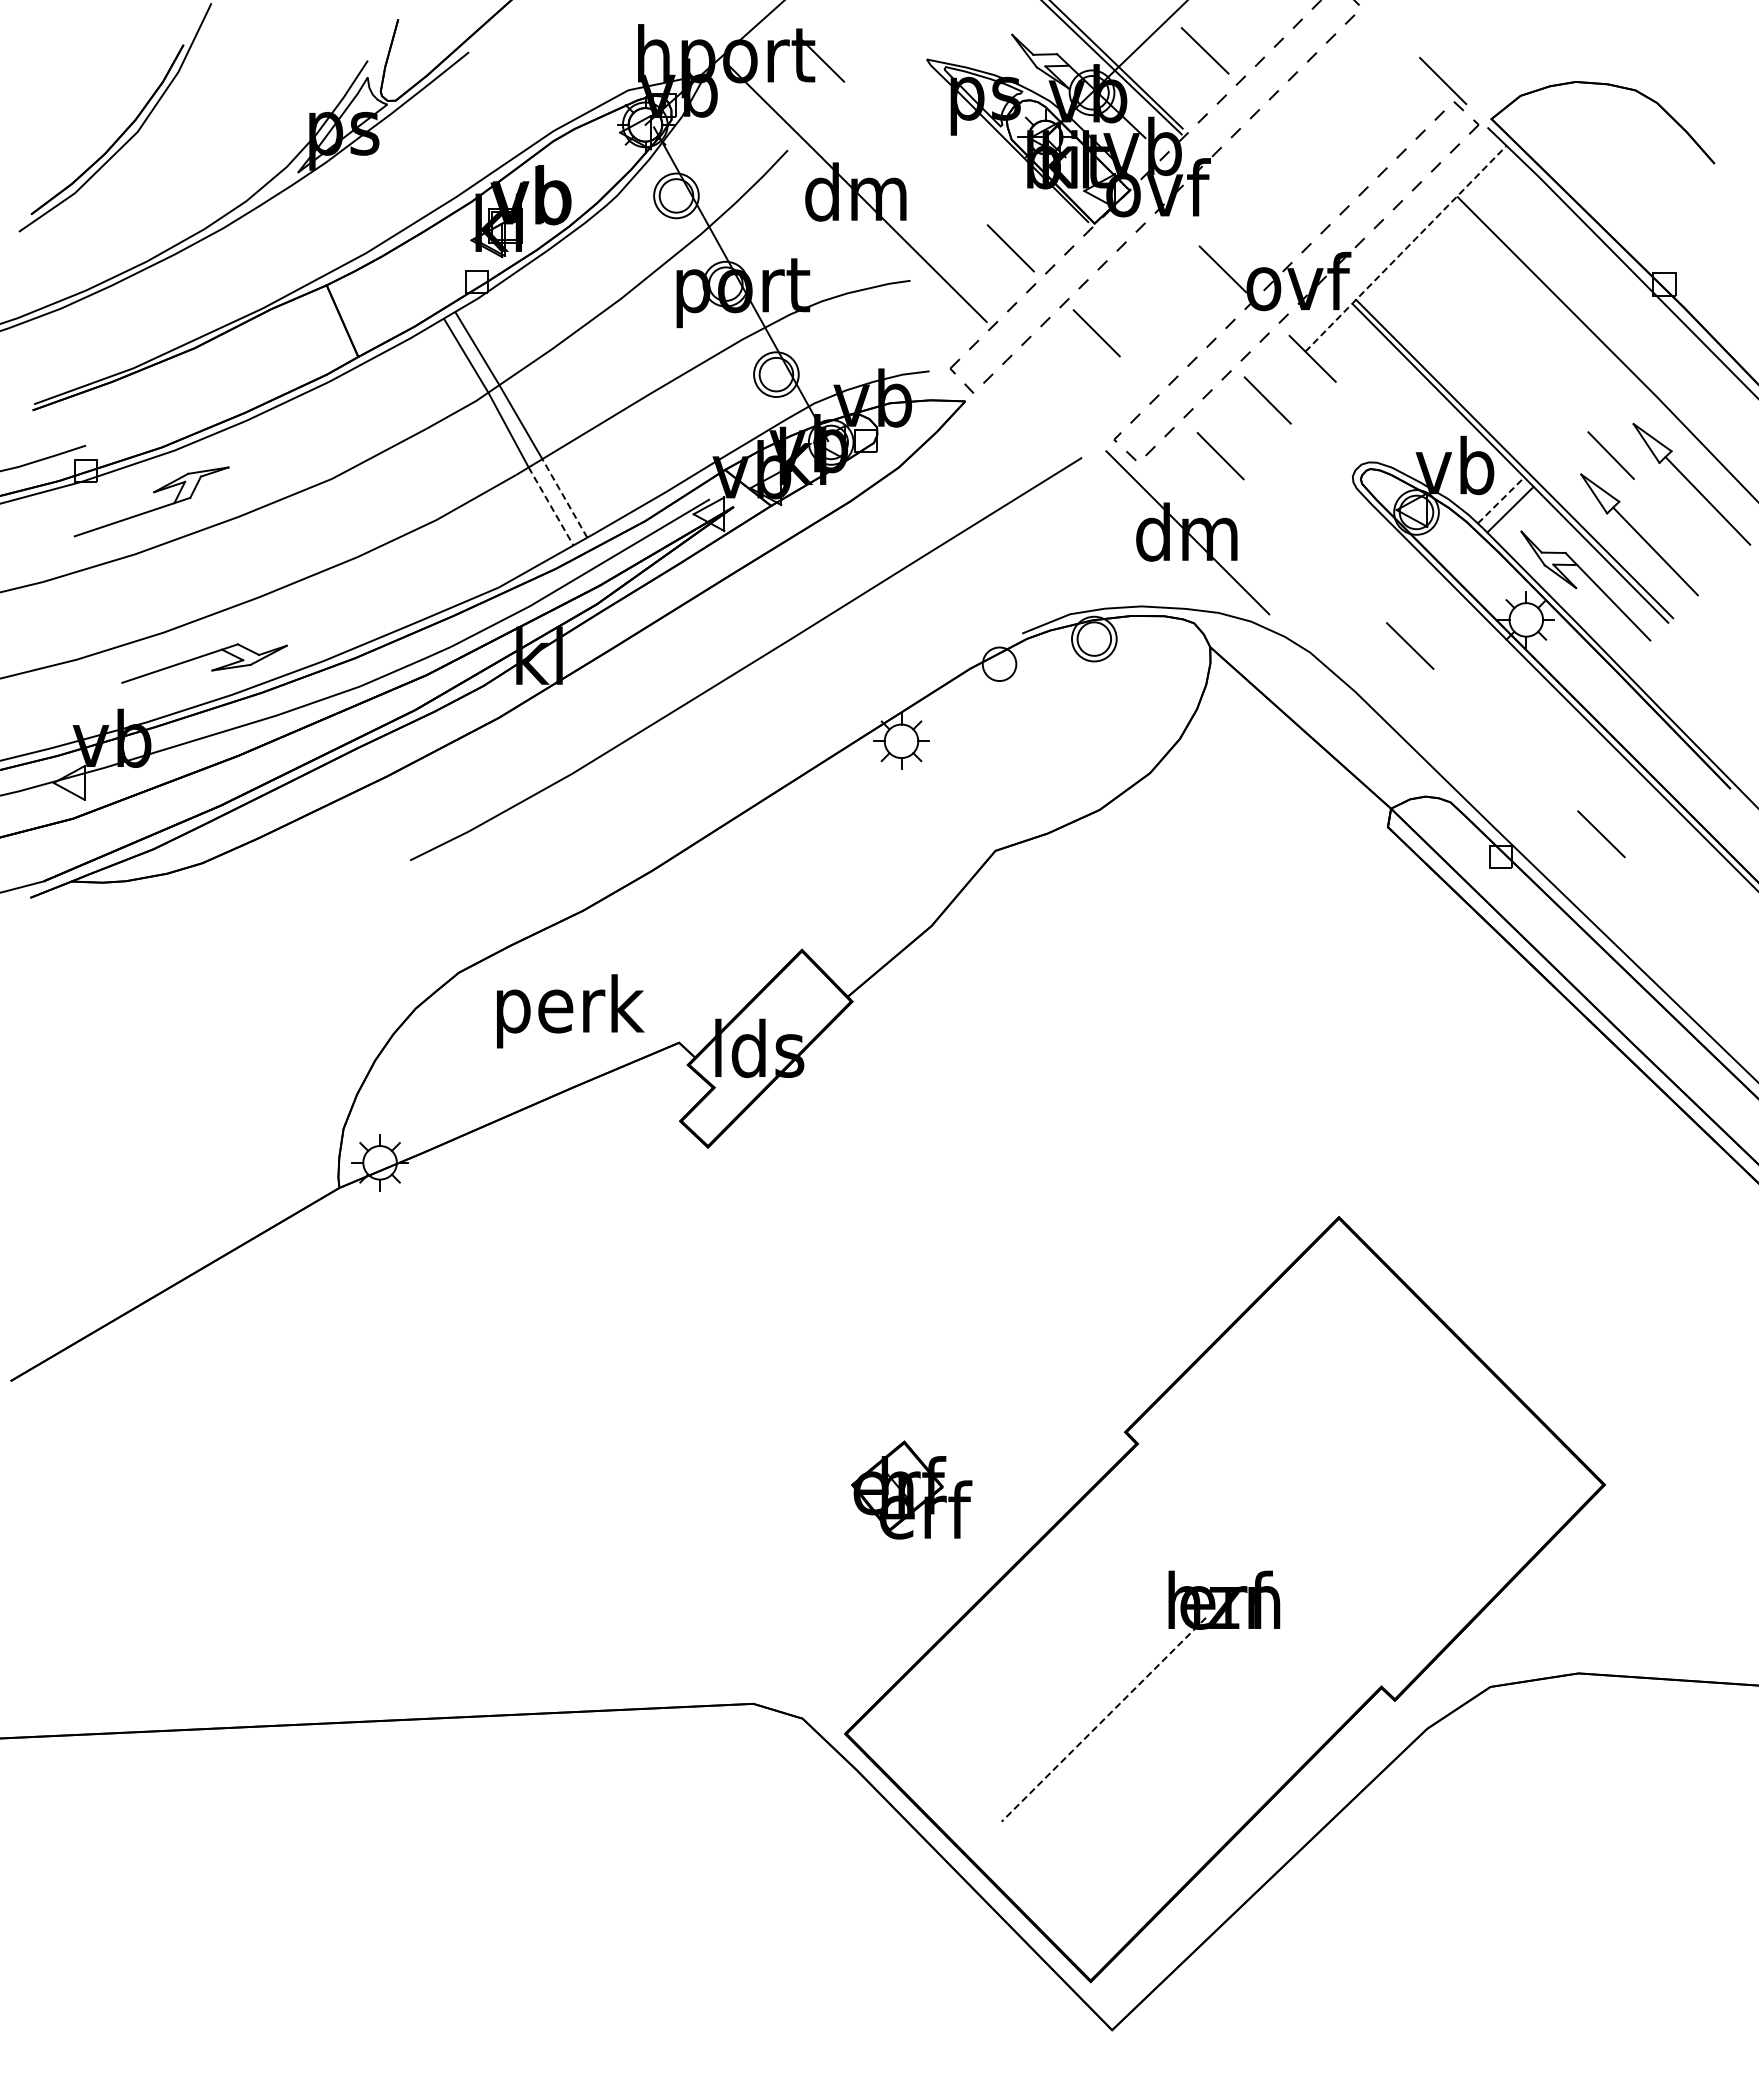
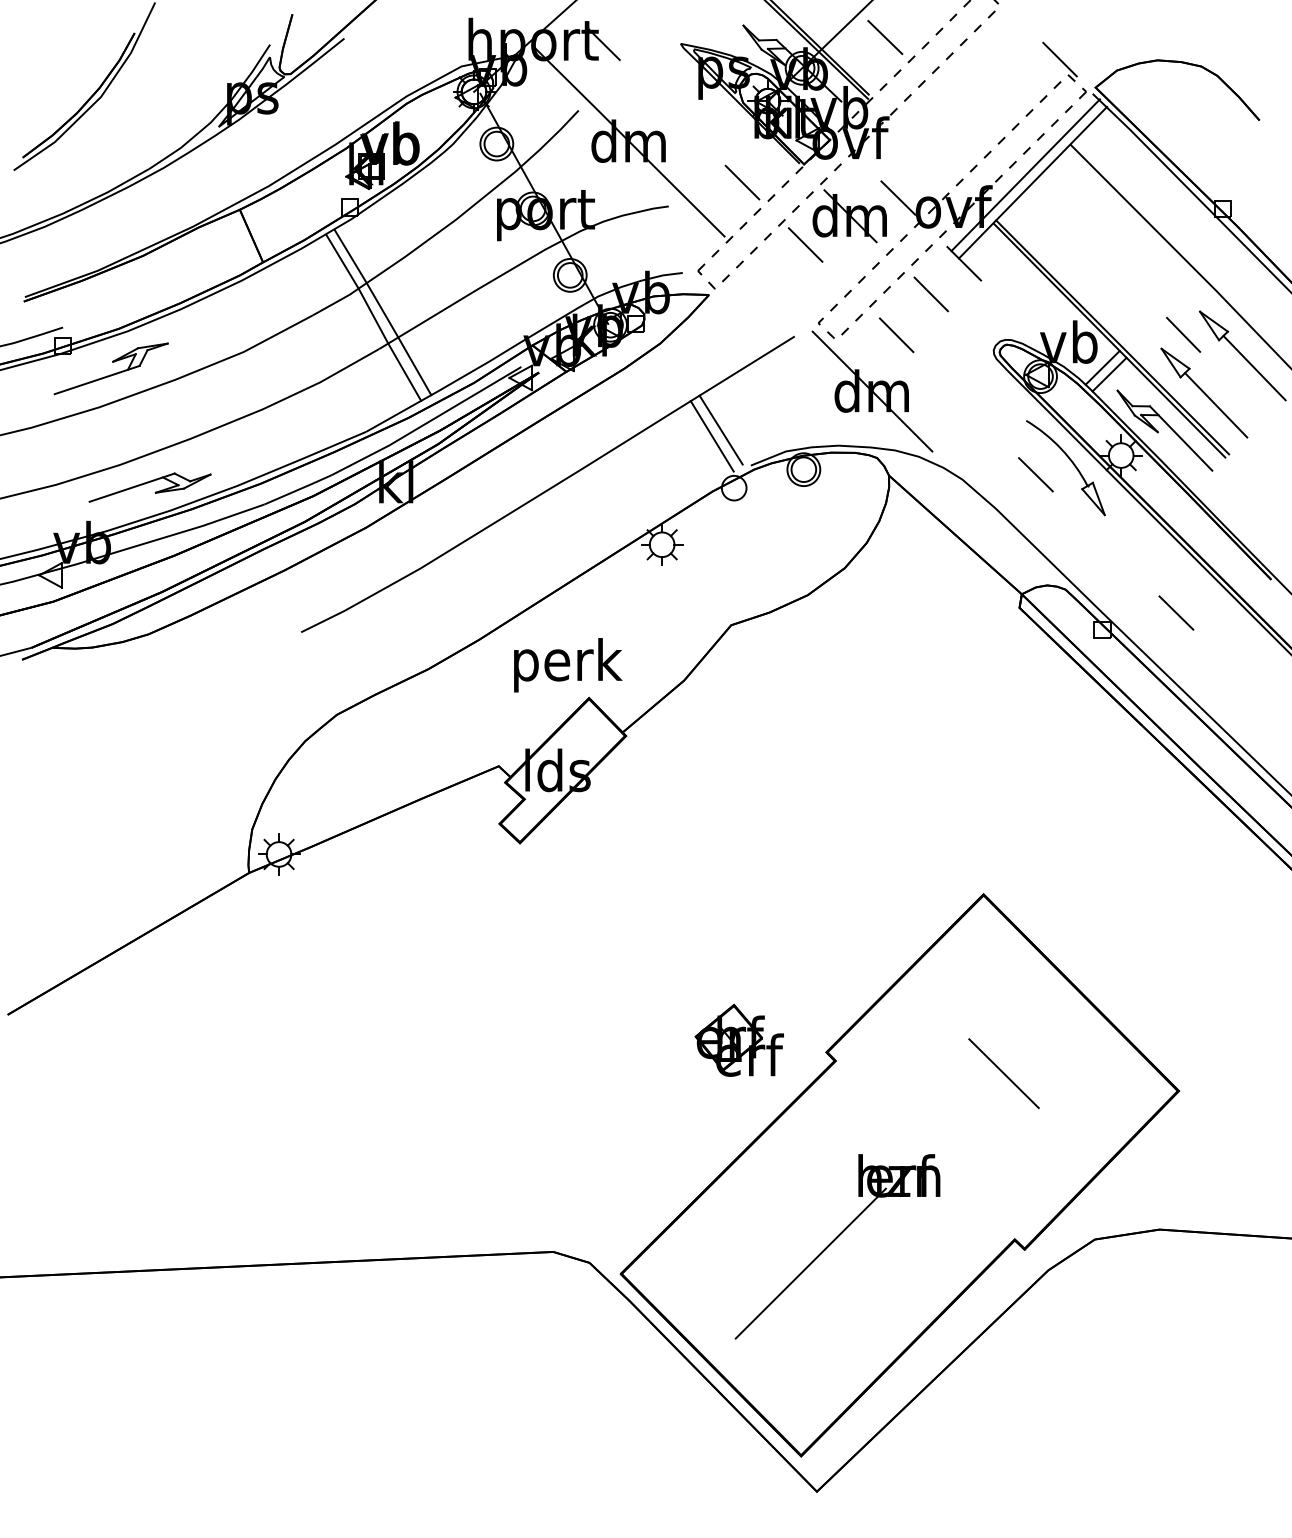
line: (1396, 238) -> (1025, 175), added
line: (1406, 248) -> (1033, 182), dashed -> solid
part: (1156, 293) -> (849, 215), added
line: (564, 497) -> (414, 365), dashed -> solid
line: (1501, 500) -> (1102, 367), dashed -> solid
line: (551, 506) -> (405, 372), dashed -> solid
line: (981, 585) -> (720, 430), added
line: (969, 593) -> (712, 436), added
part: (1460, 631) -> (1072, 464), added
text: (570, 1011) -> (568, 665), moved
line: (1366, 1461) -> (1003, 1073), added
part: (911, 1489) -> (739, 1040), moved
line: (1103, 1720) -> (810, 1264), dashed -> solid

